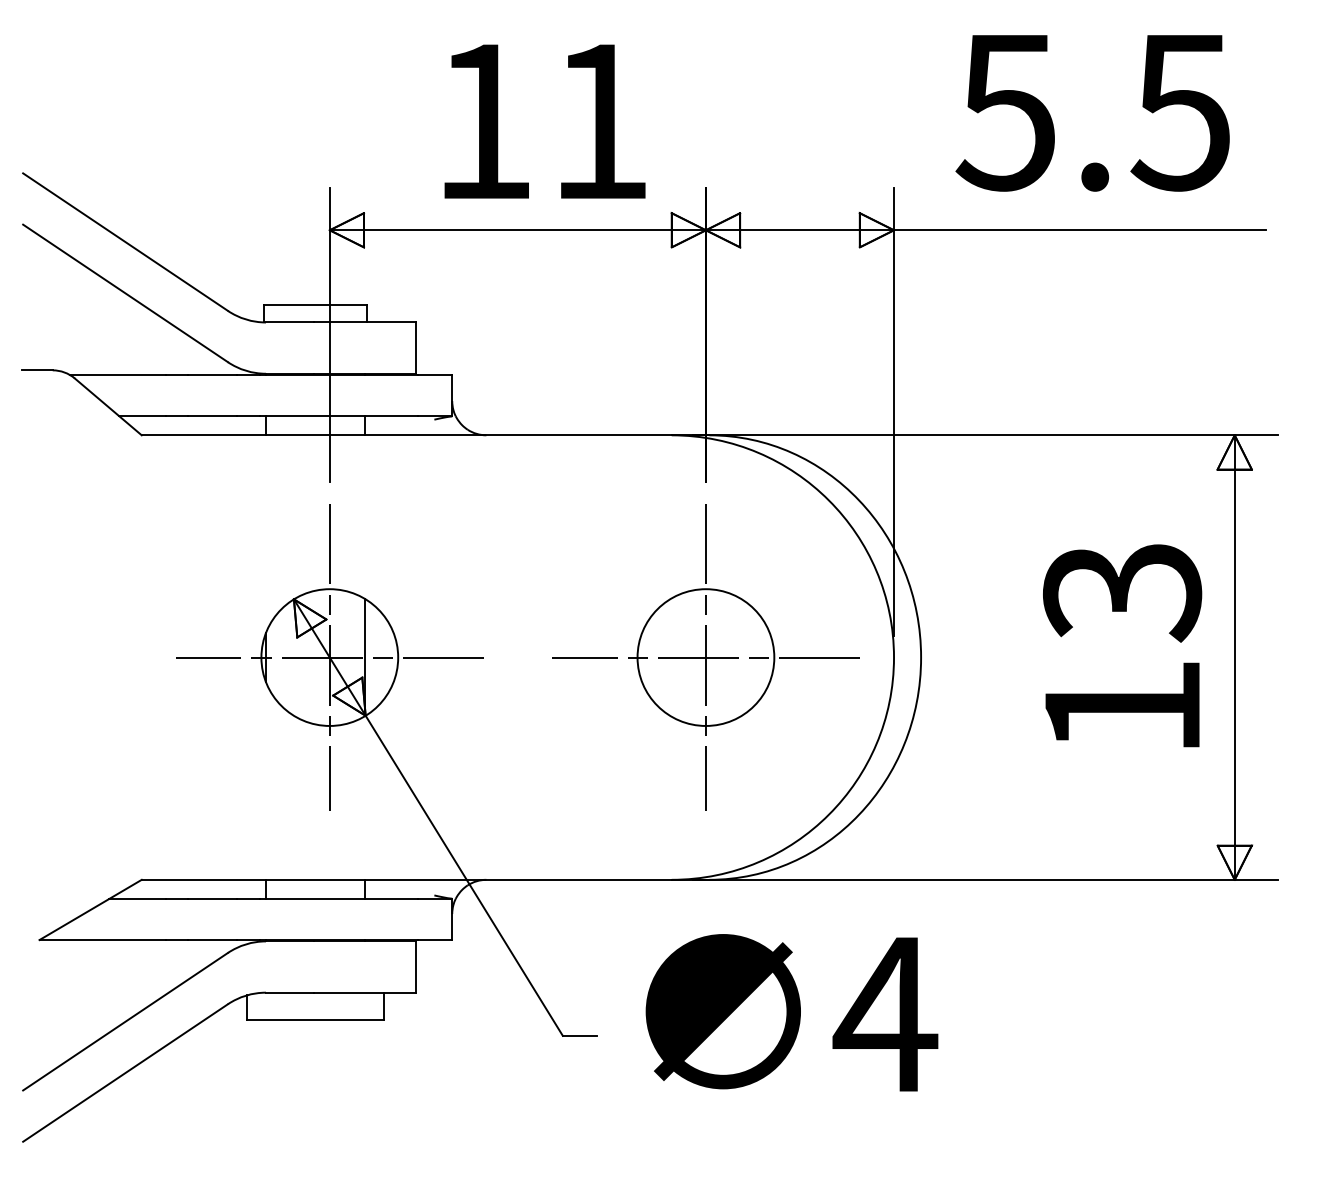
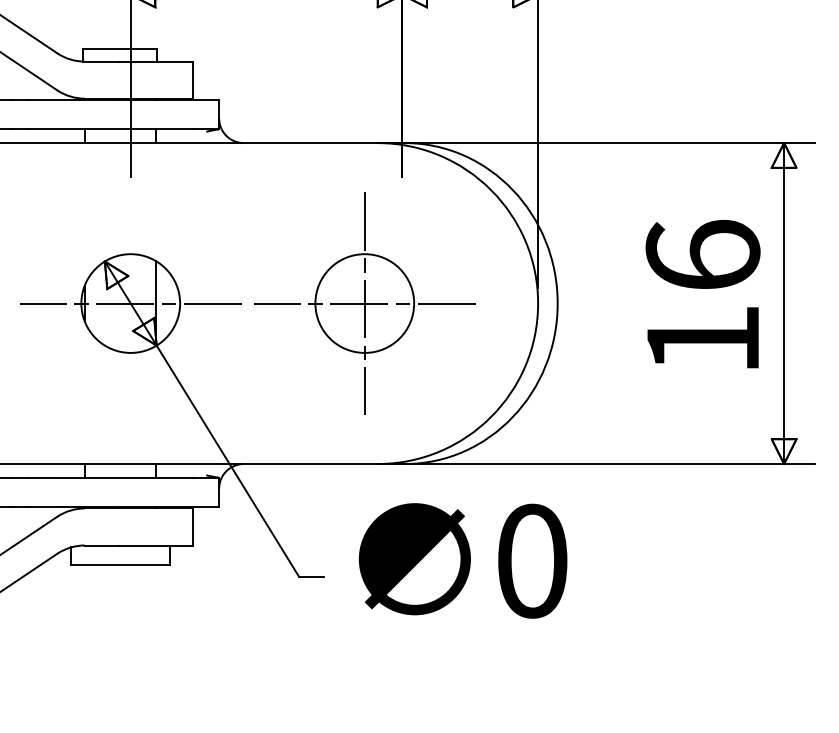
text: (1122, 591) -> (703, 255), 13 -> 16
line: (329, 657) -> (130, 303), removed
part: (705, 657) -> (364, 303), moved
text: (885, 1014) -> (531, 561), 4 -> 0

